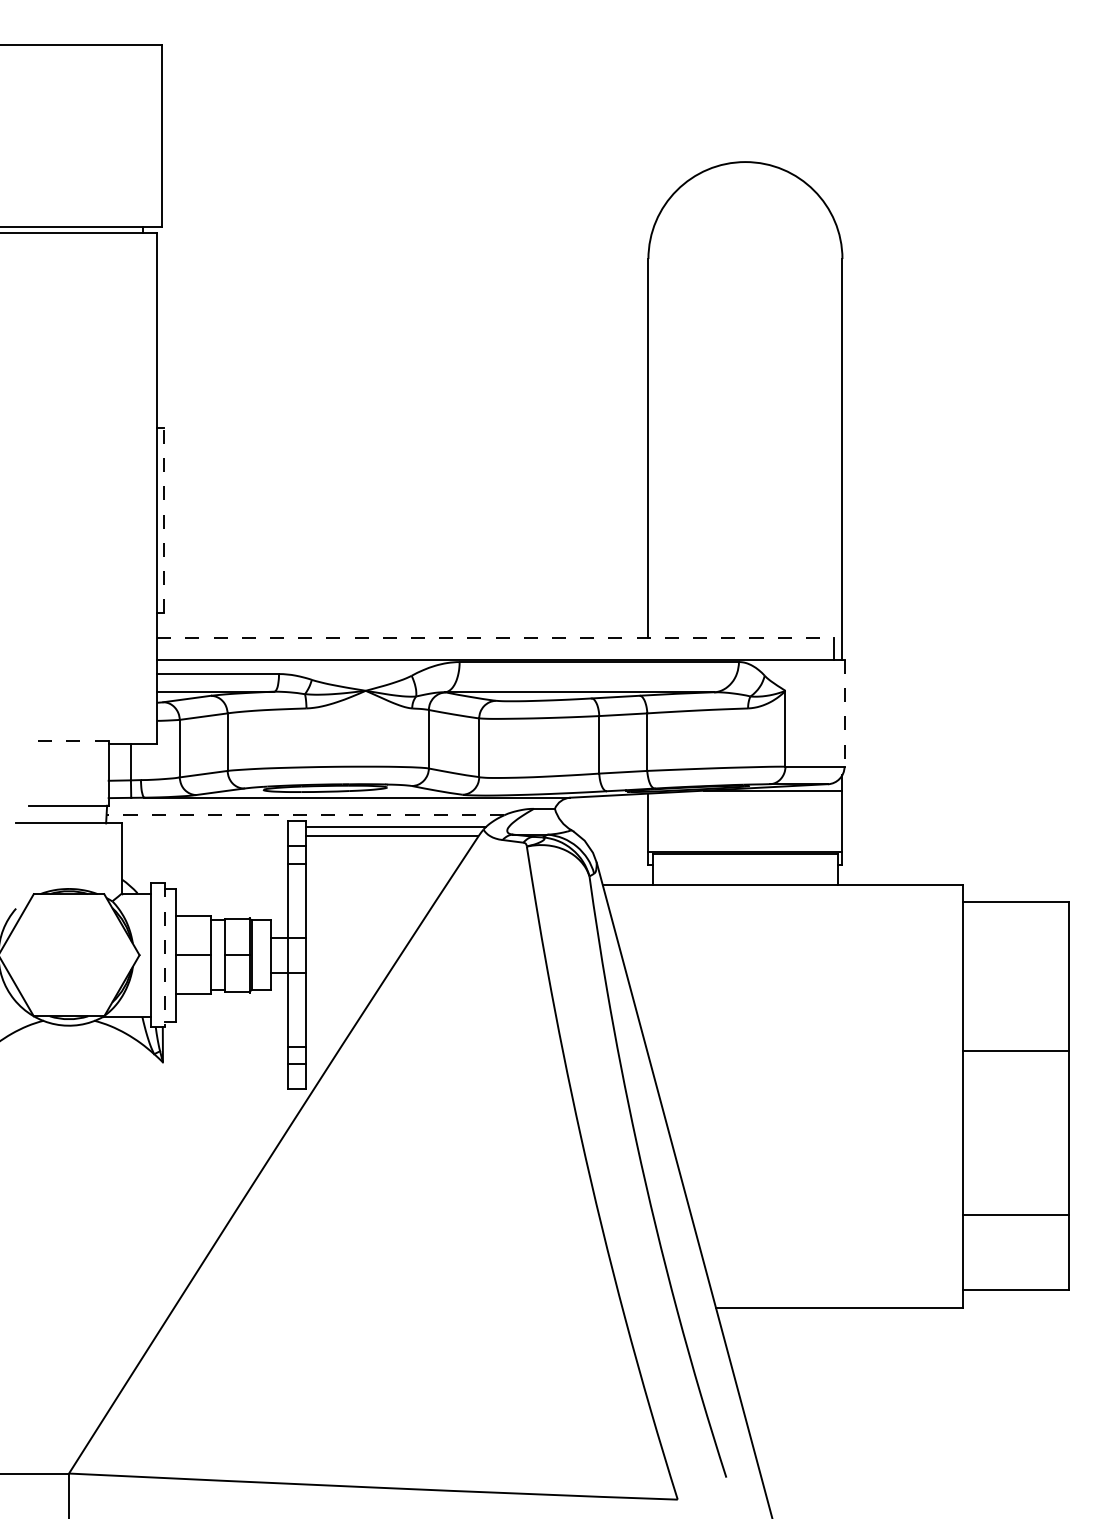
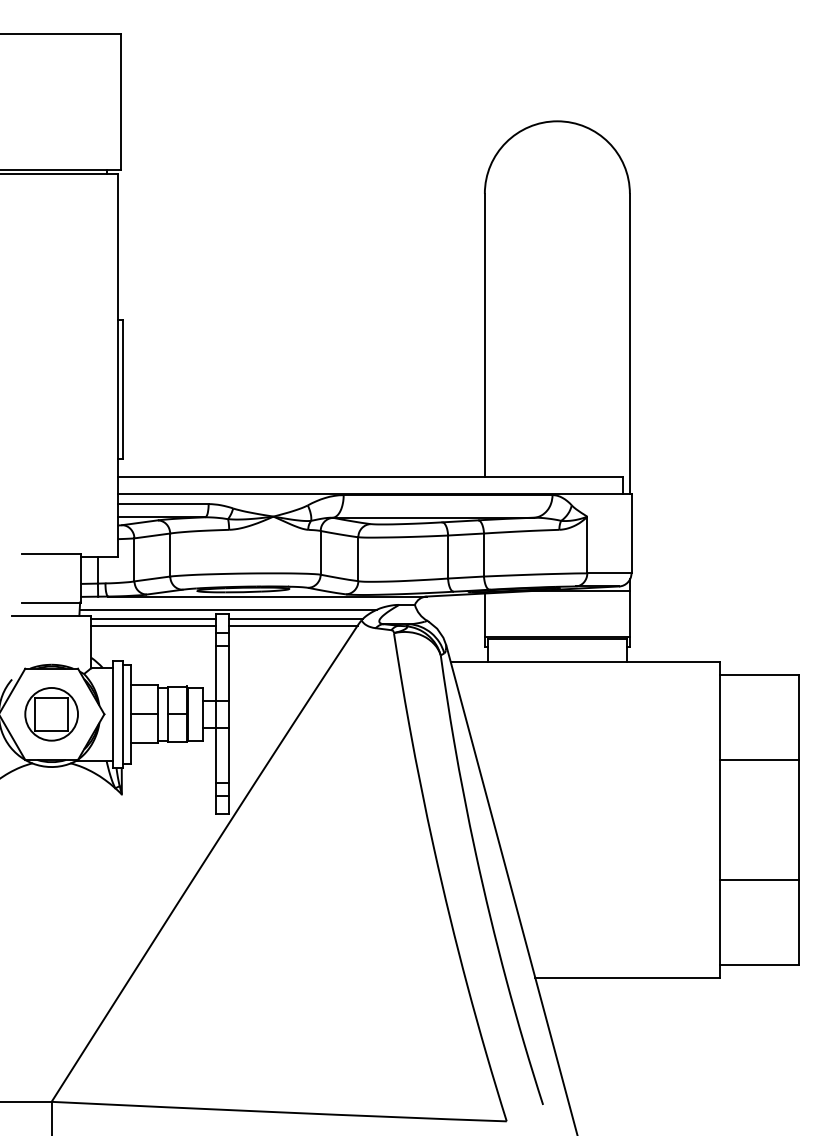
line: (163, 519) -> (122, 388), dashed -> solid
line: (495, 638) -> (370, 477), dashed -> solid
line: (844, 713) -> (631, 533), dashed -> solid
line: (68, 741) -> (51, 554), dashed -> solid
line: (305, 815) -> (228, 609), dashed -> solid
line: (205, 827) -> (153, 618), added
line: (205, 836) -> (153, 625), added
part: (68, 955) -> (51, 714), added
line: (165, 955) -> (123, 714), dashed -> solid
line: (1015, 1050) -> (759, 759), moved
line: (1015, 1214) -> (759, 879), moved

